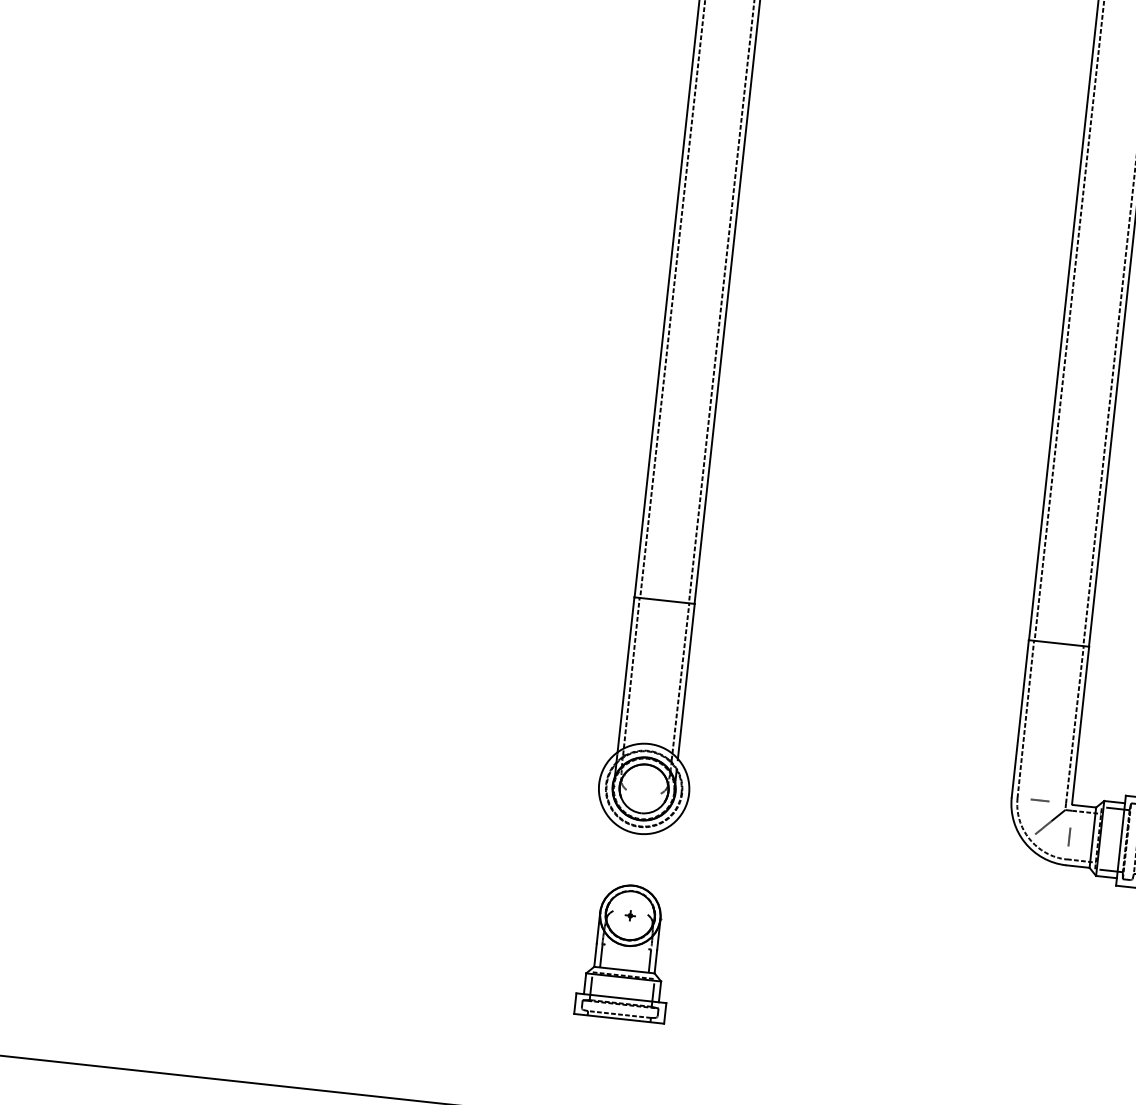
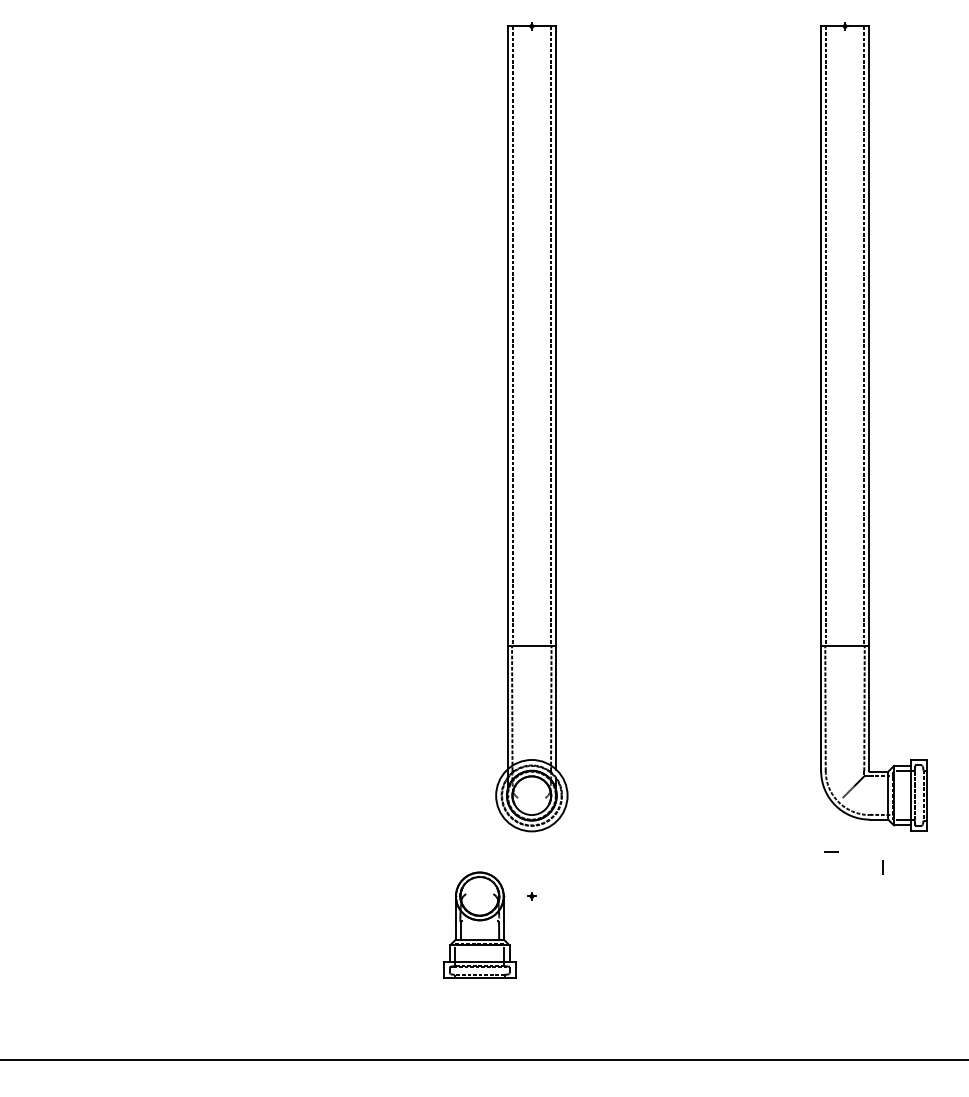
line: (1039, 799) -> (831, 851), moved
line: (1069, 837) -> (882, 867), moved
part: (626, 951) -> (479, 924), moved

